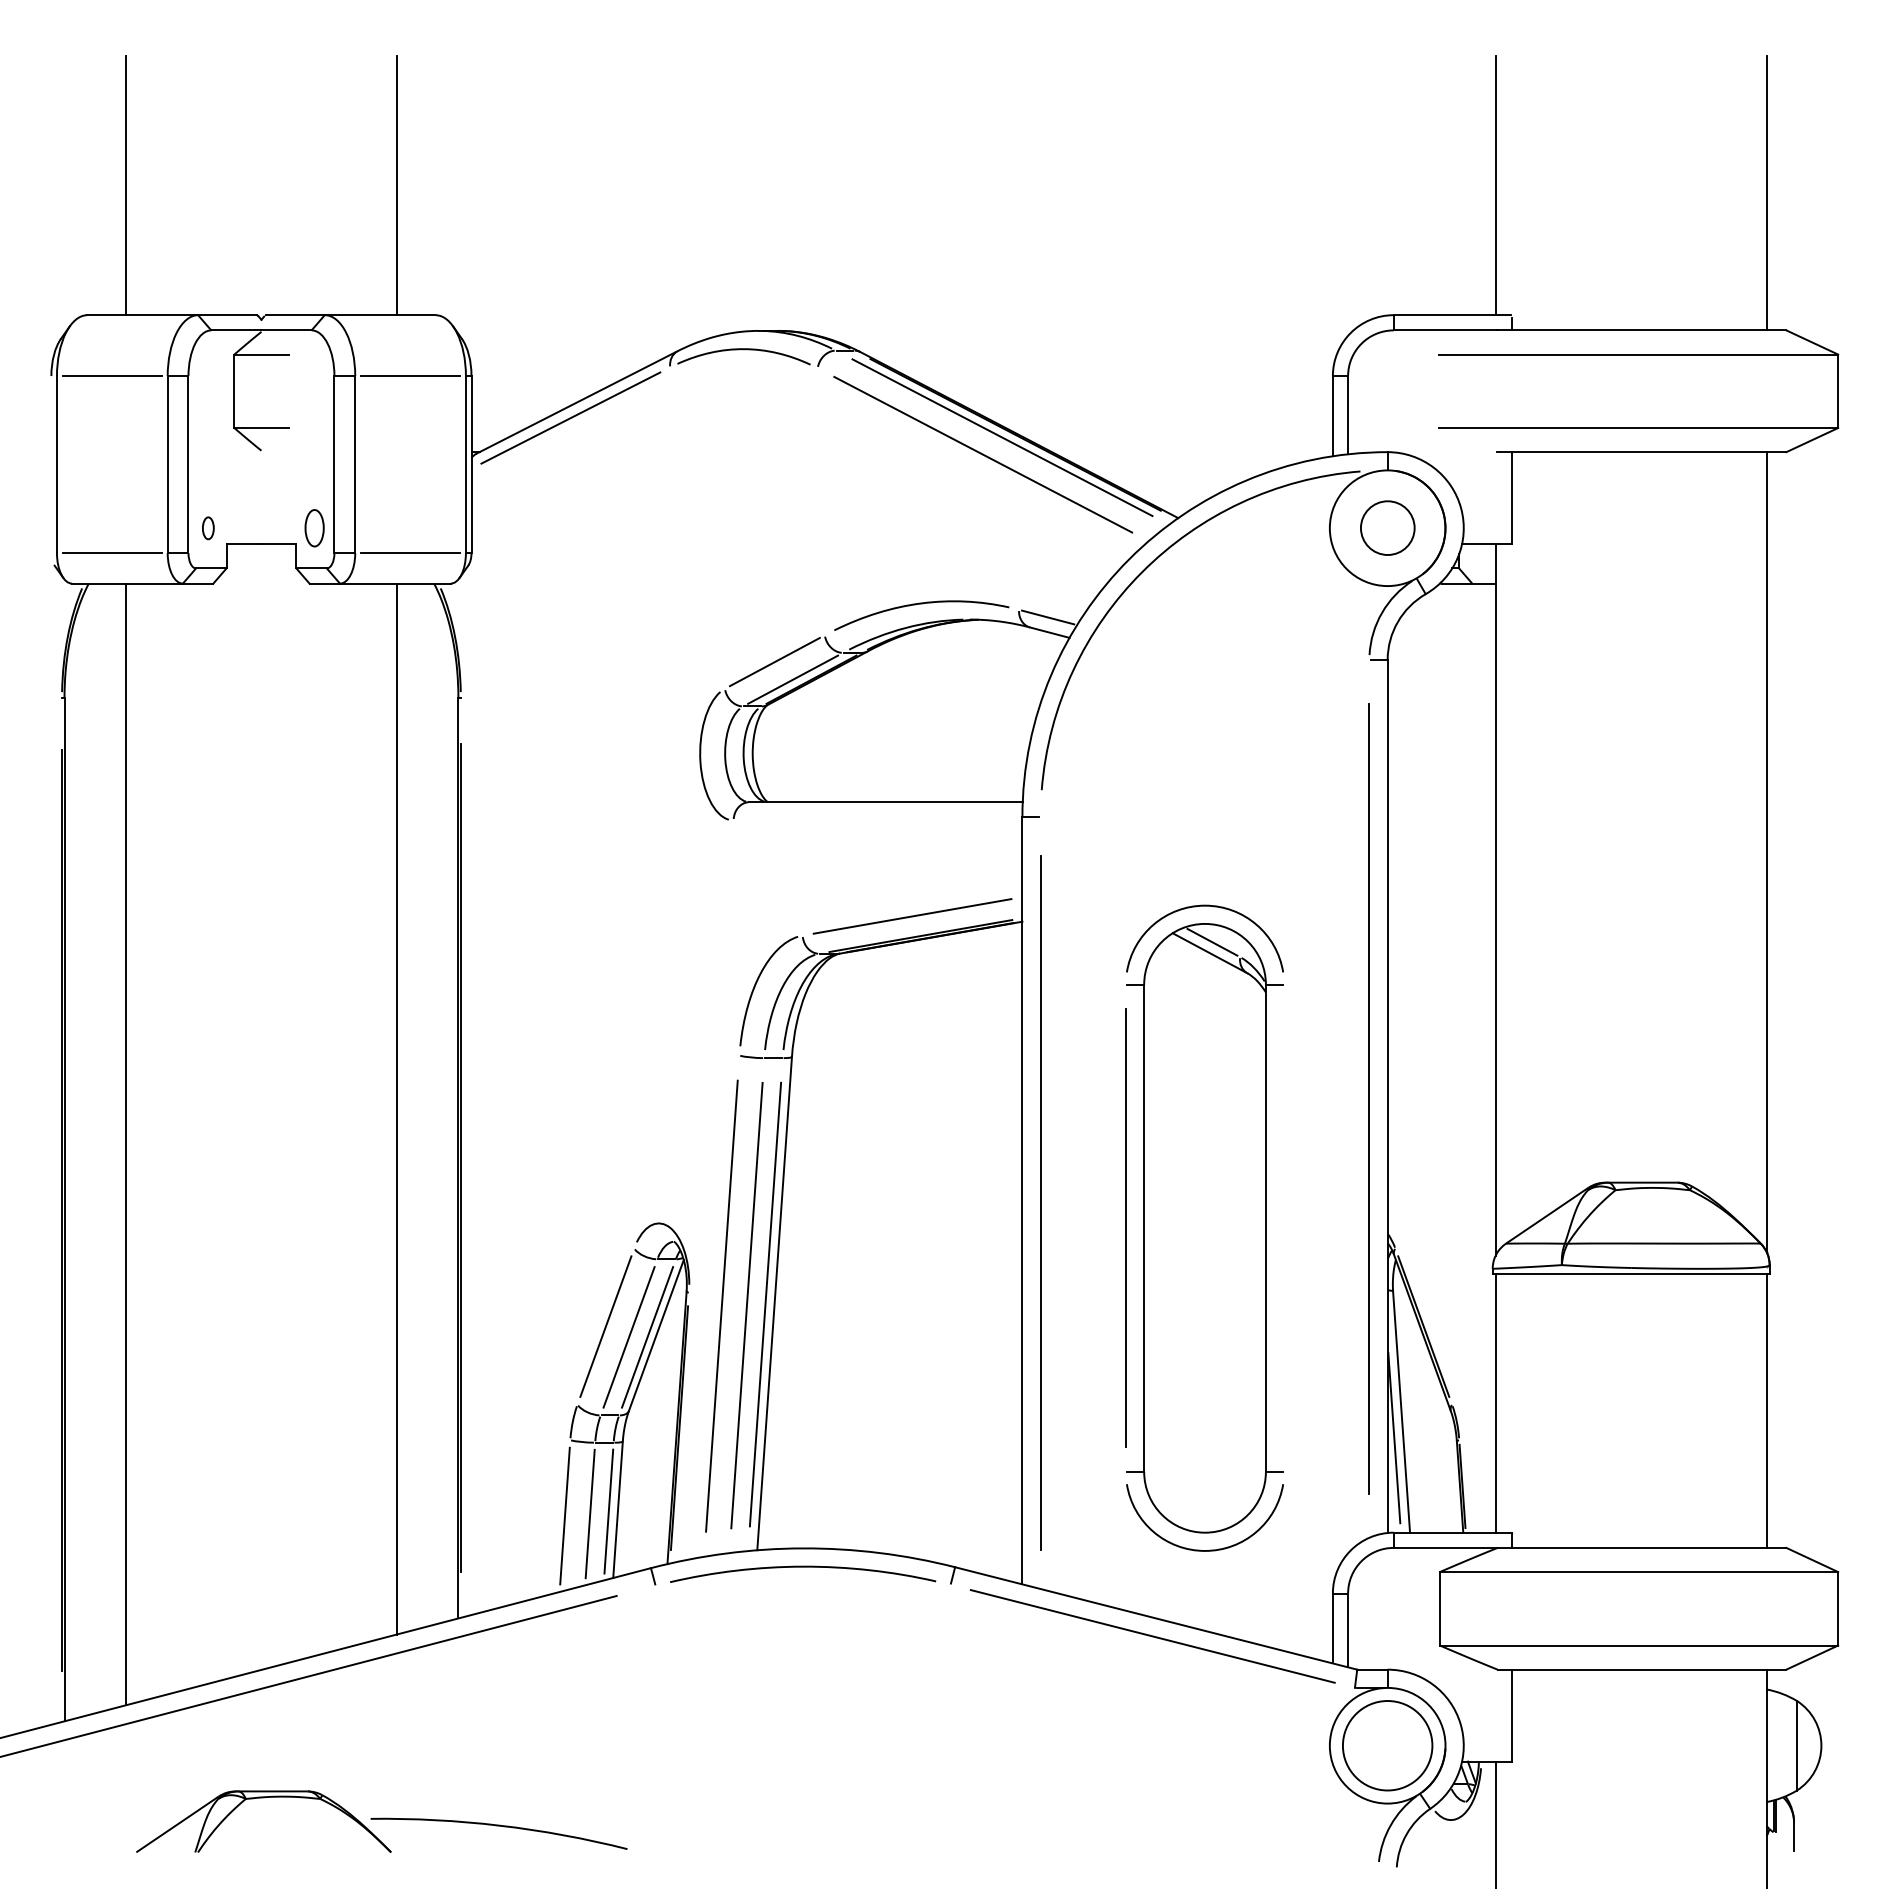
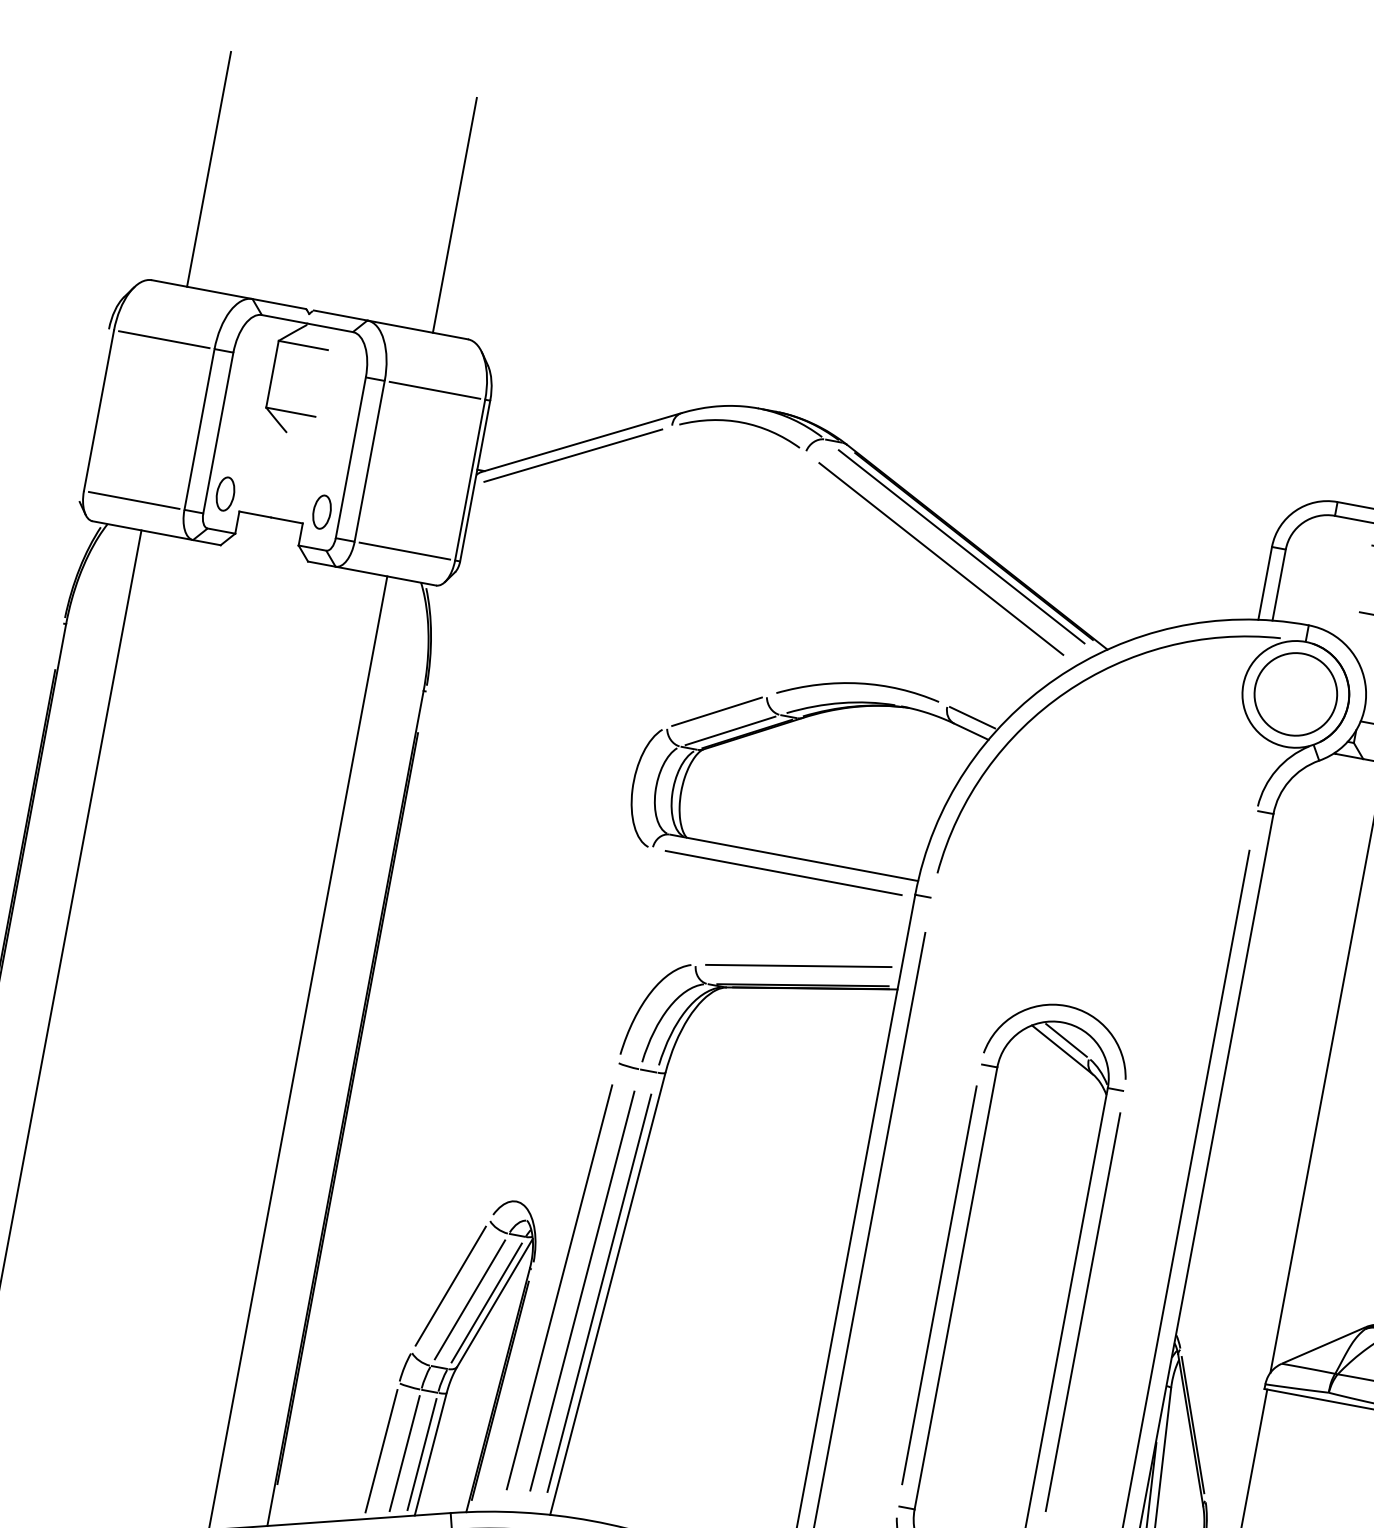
circle: (1387, 527) -> (1295, 693), size x1.67
part: (208, 528) -> (225, 494), size x1.67
line: (877, 819) -> (783, 872), added
line: (1284, 1228) -> (1083, 1312), added

